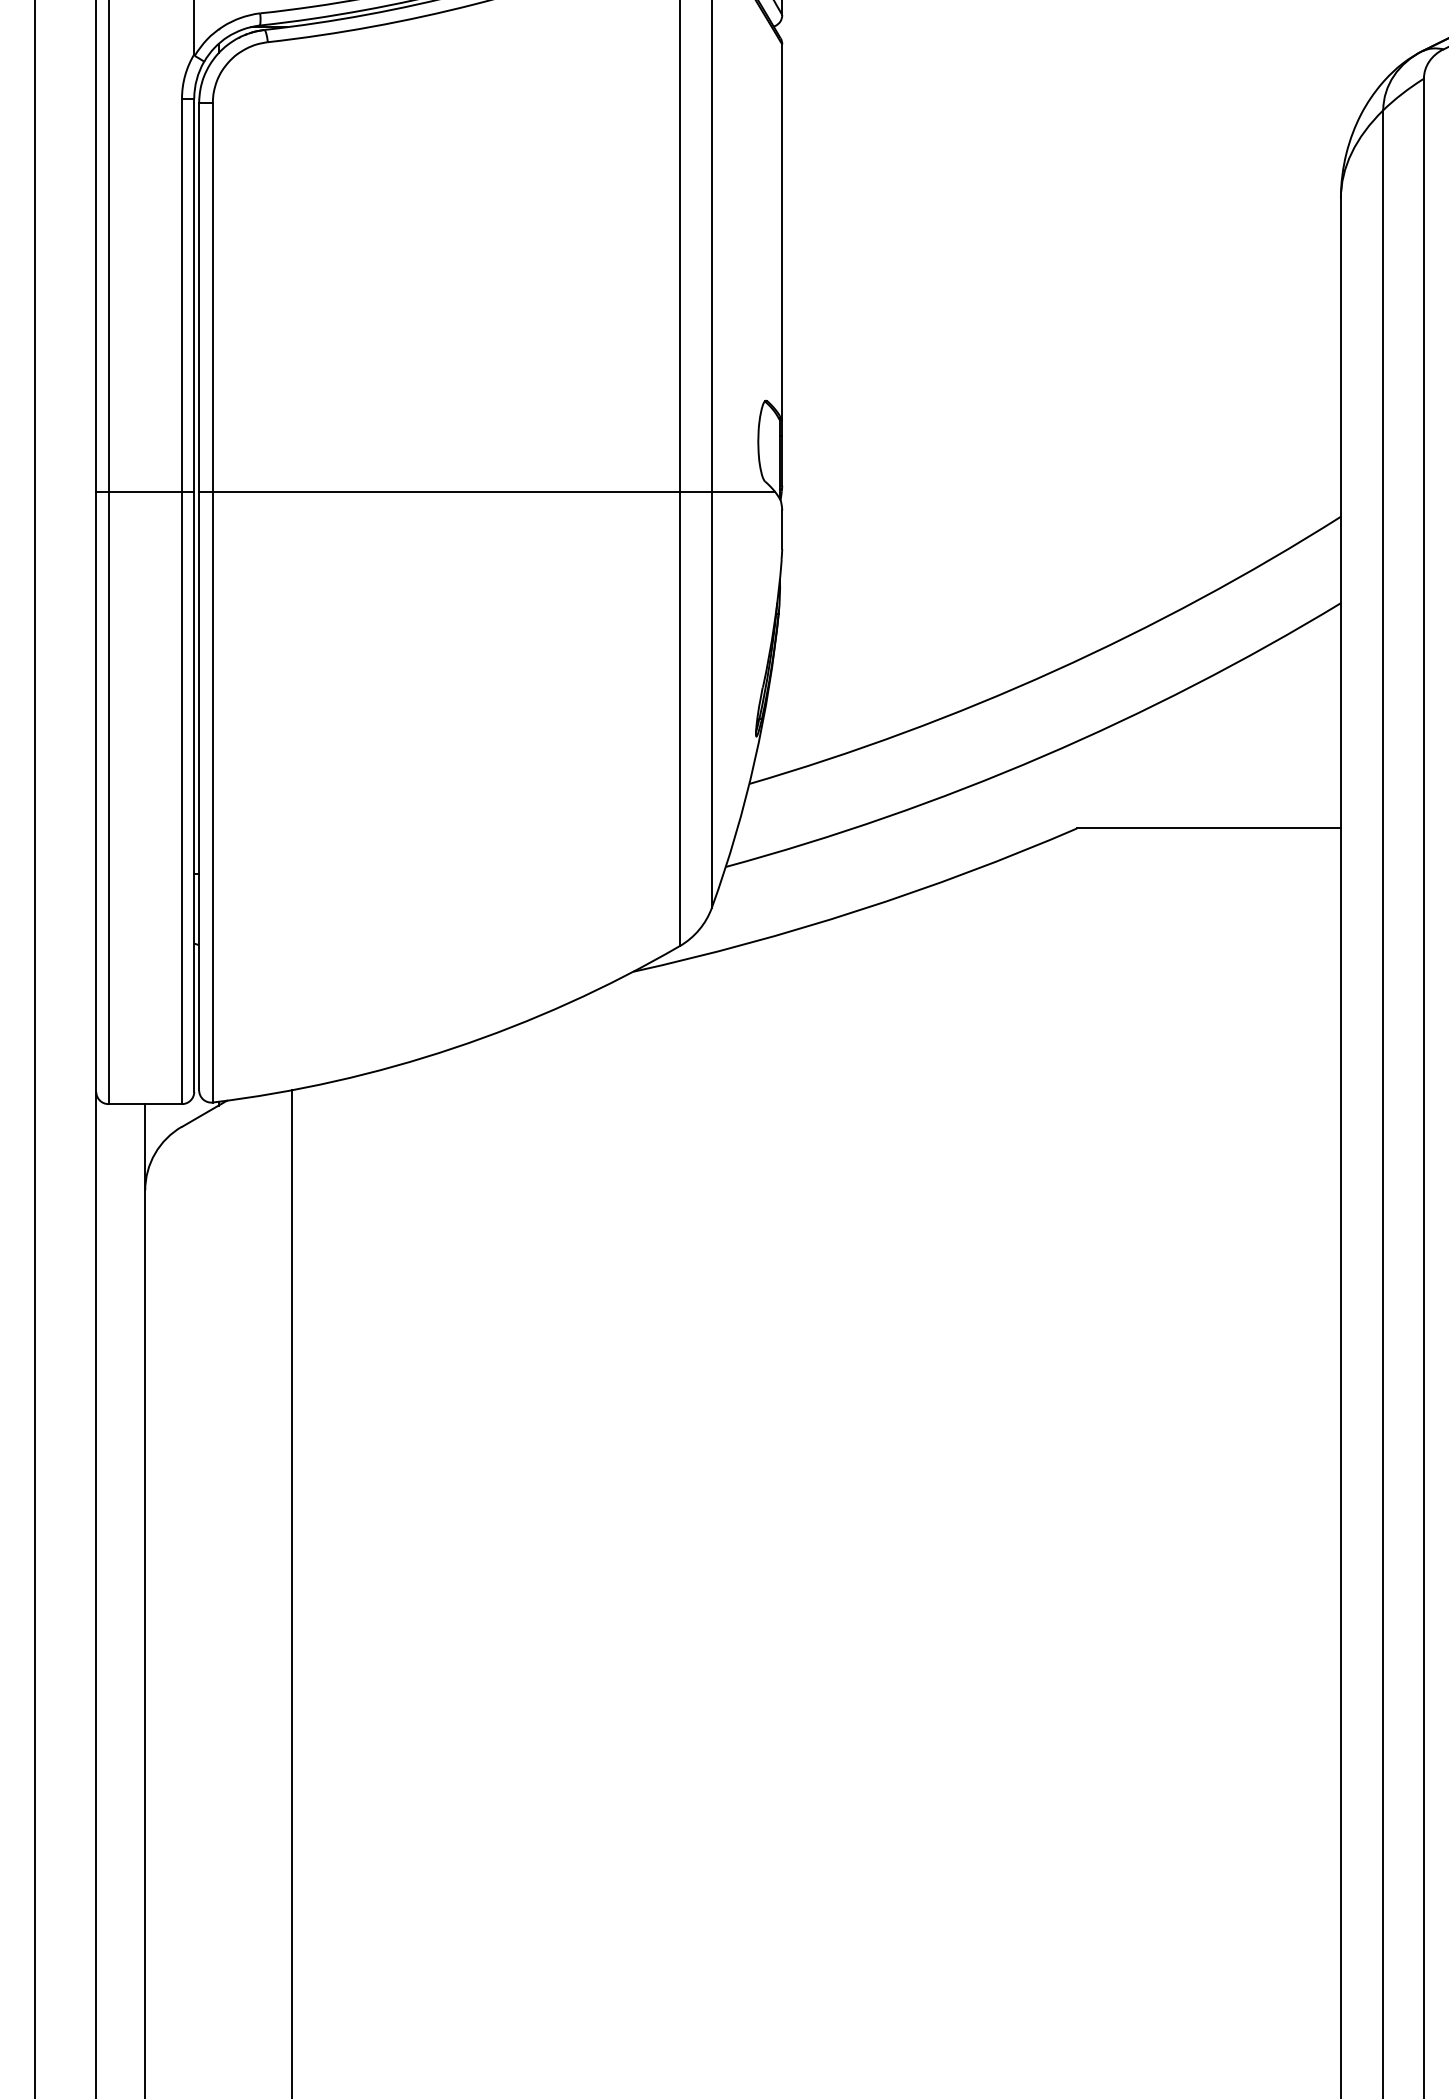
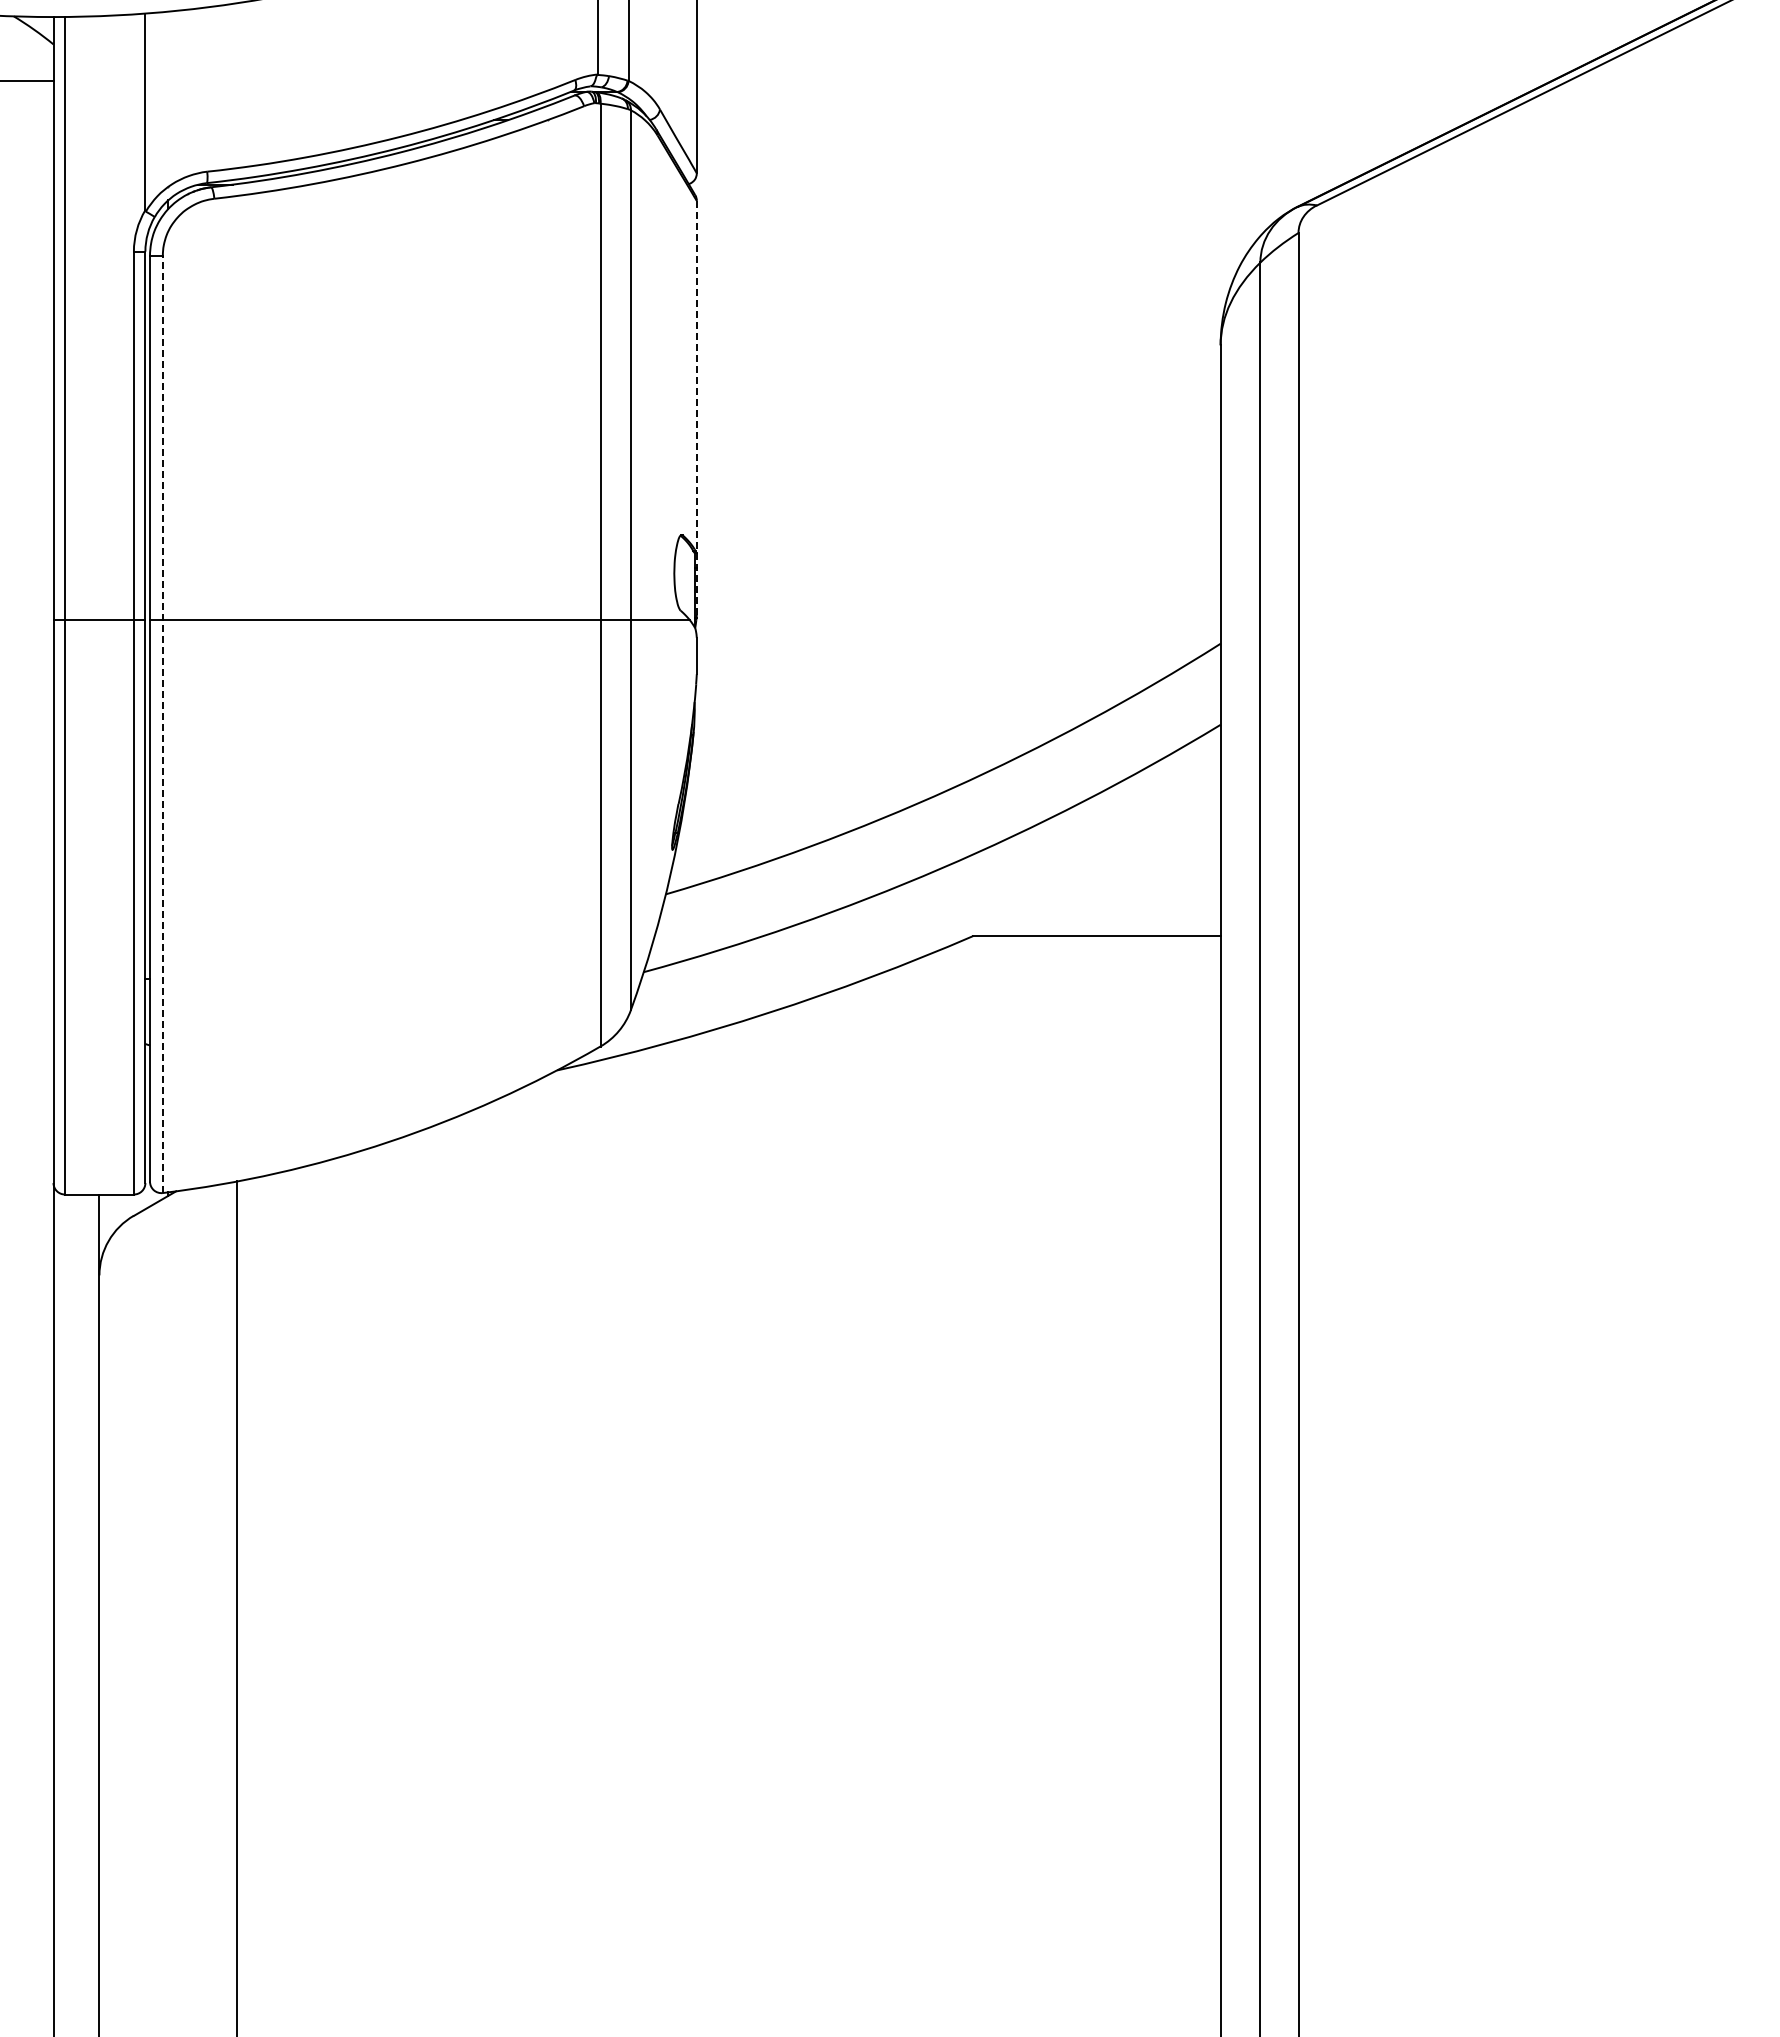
line: (781, 264) -> (696, 407), solid -> dashed
line: (212, 602) -> (162, 724), solid -> dashed

